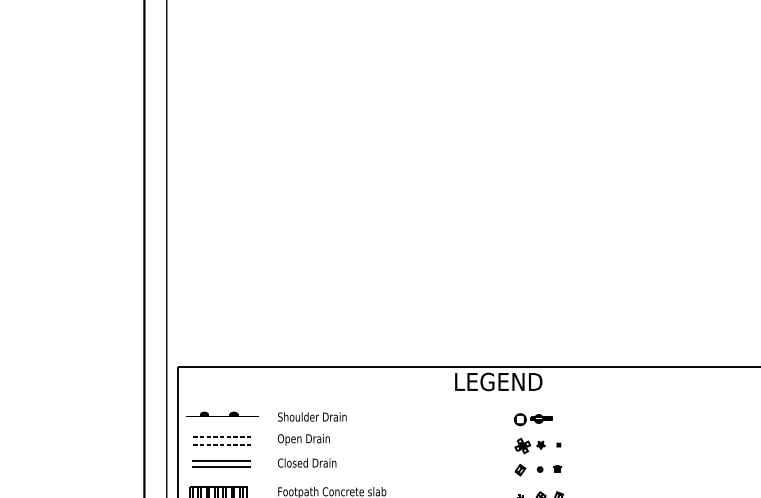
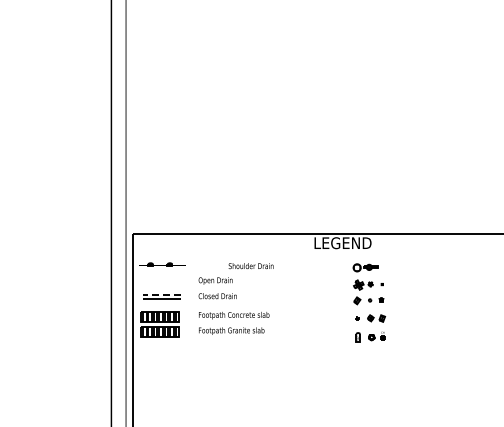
text: (311, 417) -> (250, 266), moved
part: (221, 440) -> (161, 281), removed
line: (221, 460) -> (161, 294), solid -> dashed

